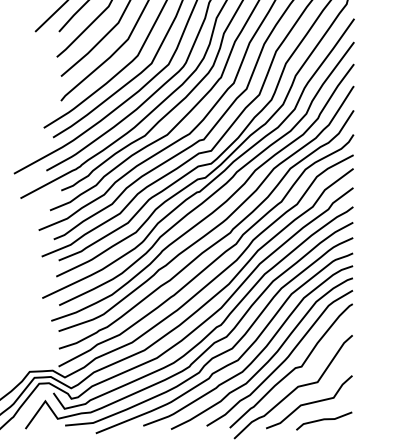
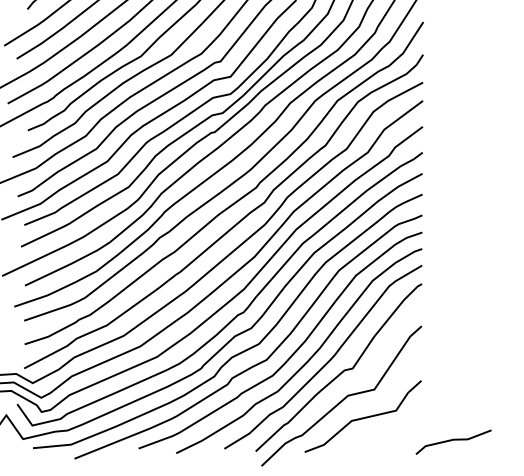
line: (324, 420) -> (454, 441), moved

